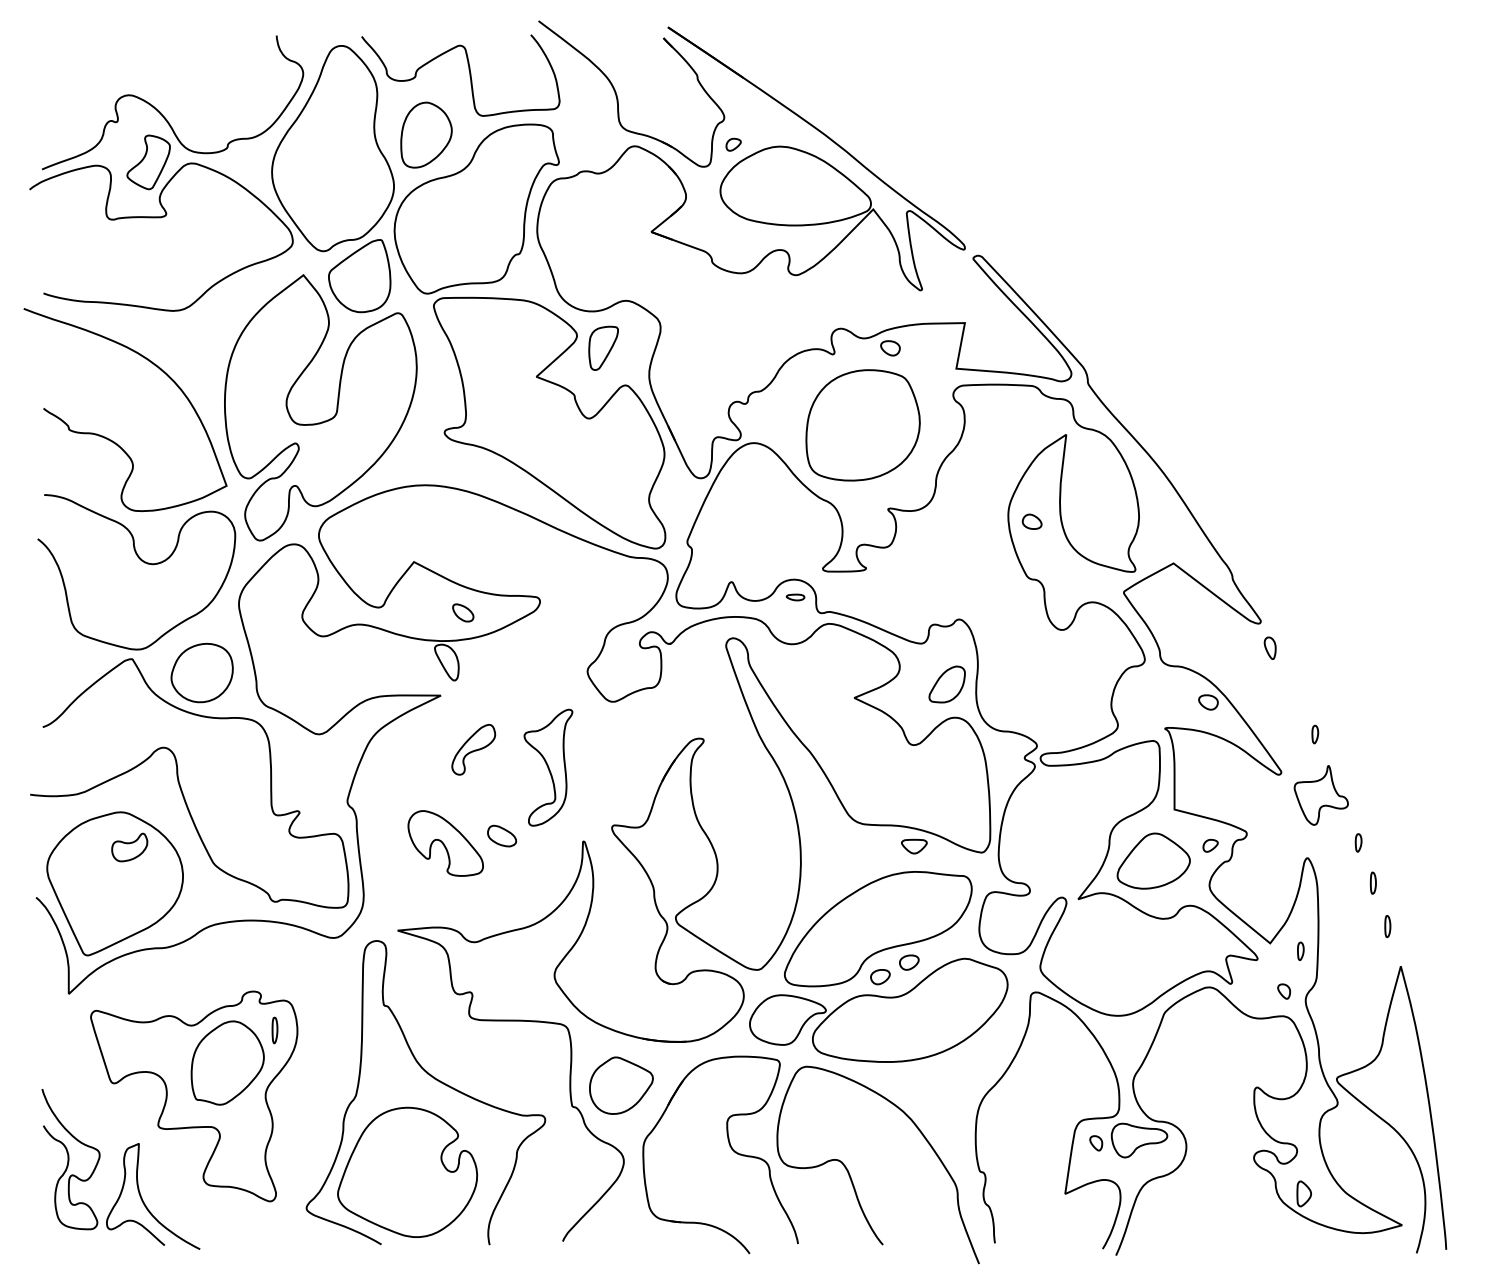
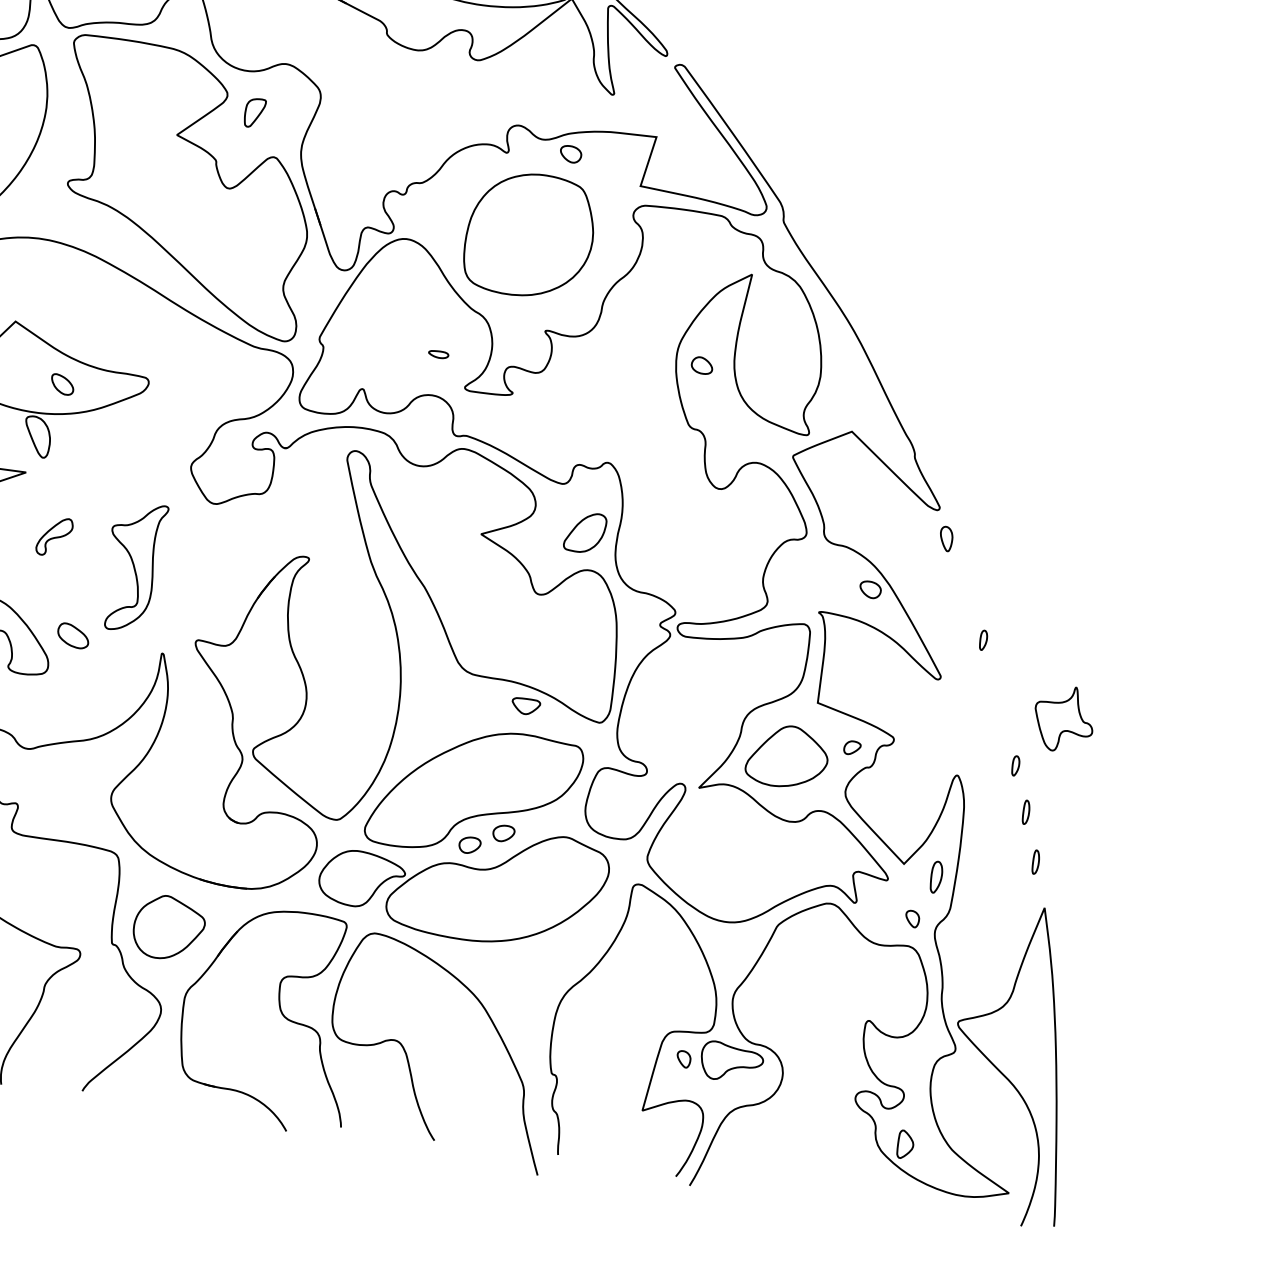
part: (603, 347) -> (254, 112), size x0.6
part: (795, 597) -> (438, 354), moved
part: (473, 749) -> (54, 536), size x0.7
part: (1320, 795) -> (1063, 719), moved
part: (1300, 950) -> (936, 876), size x1.6

